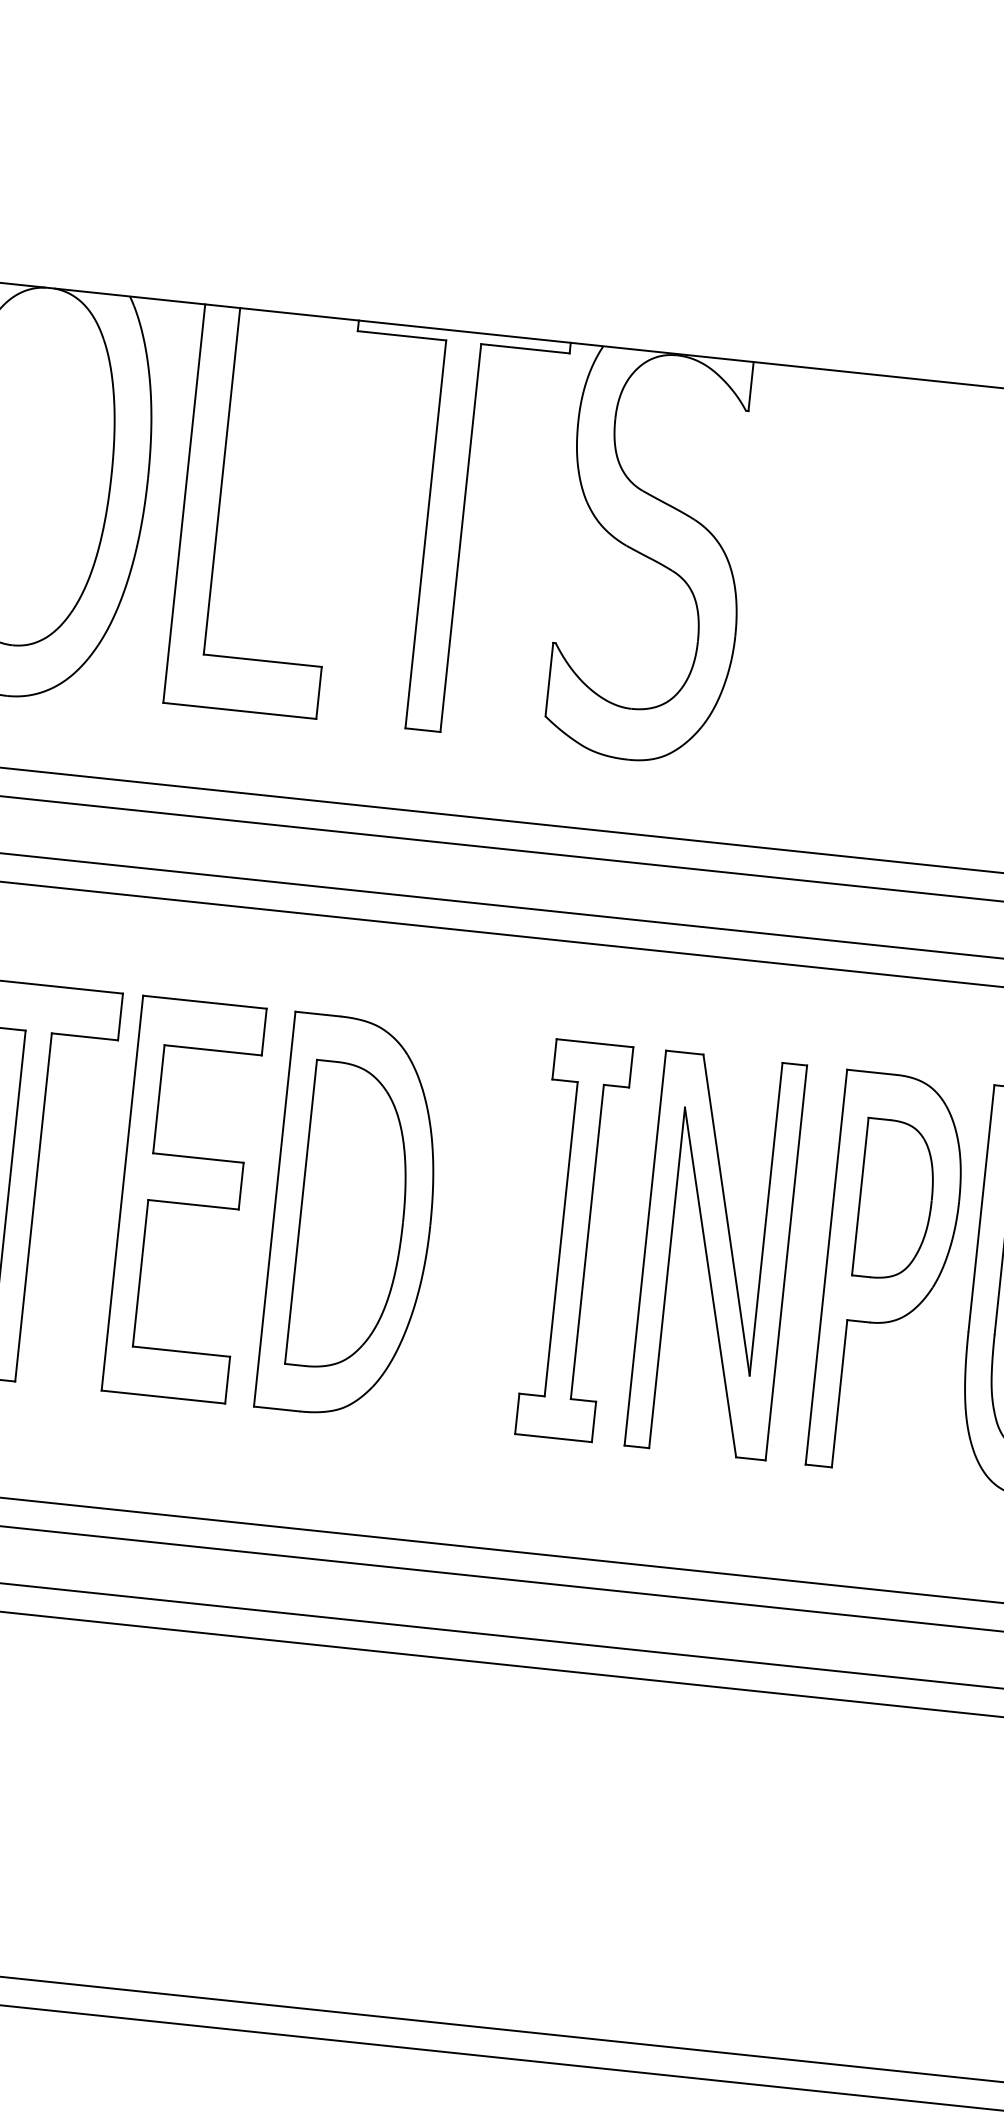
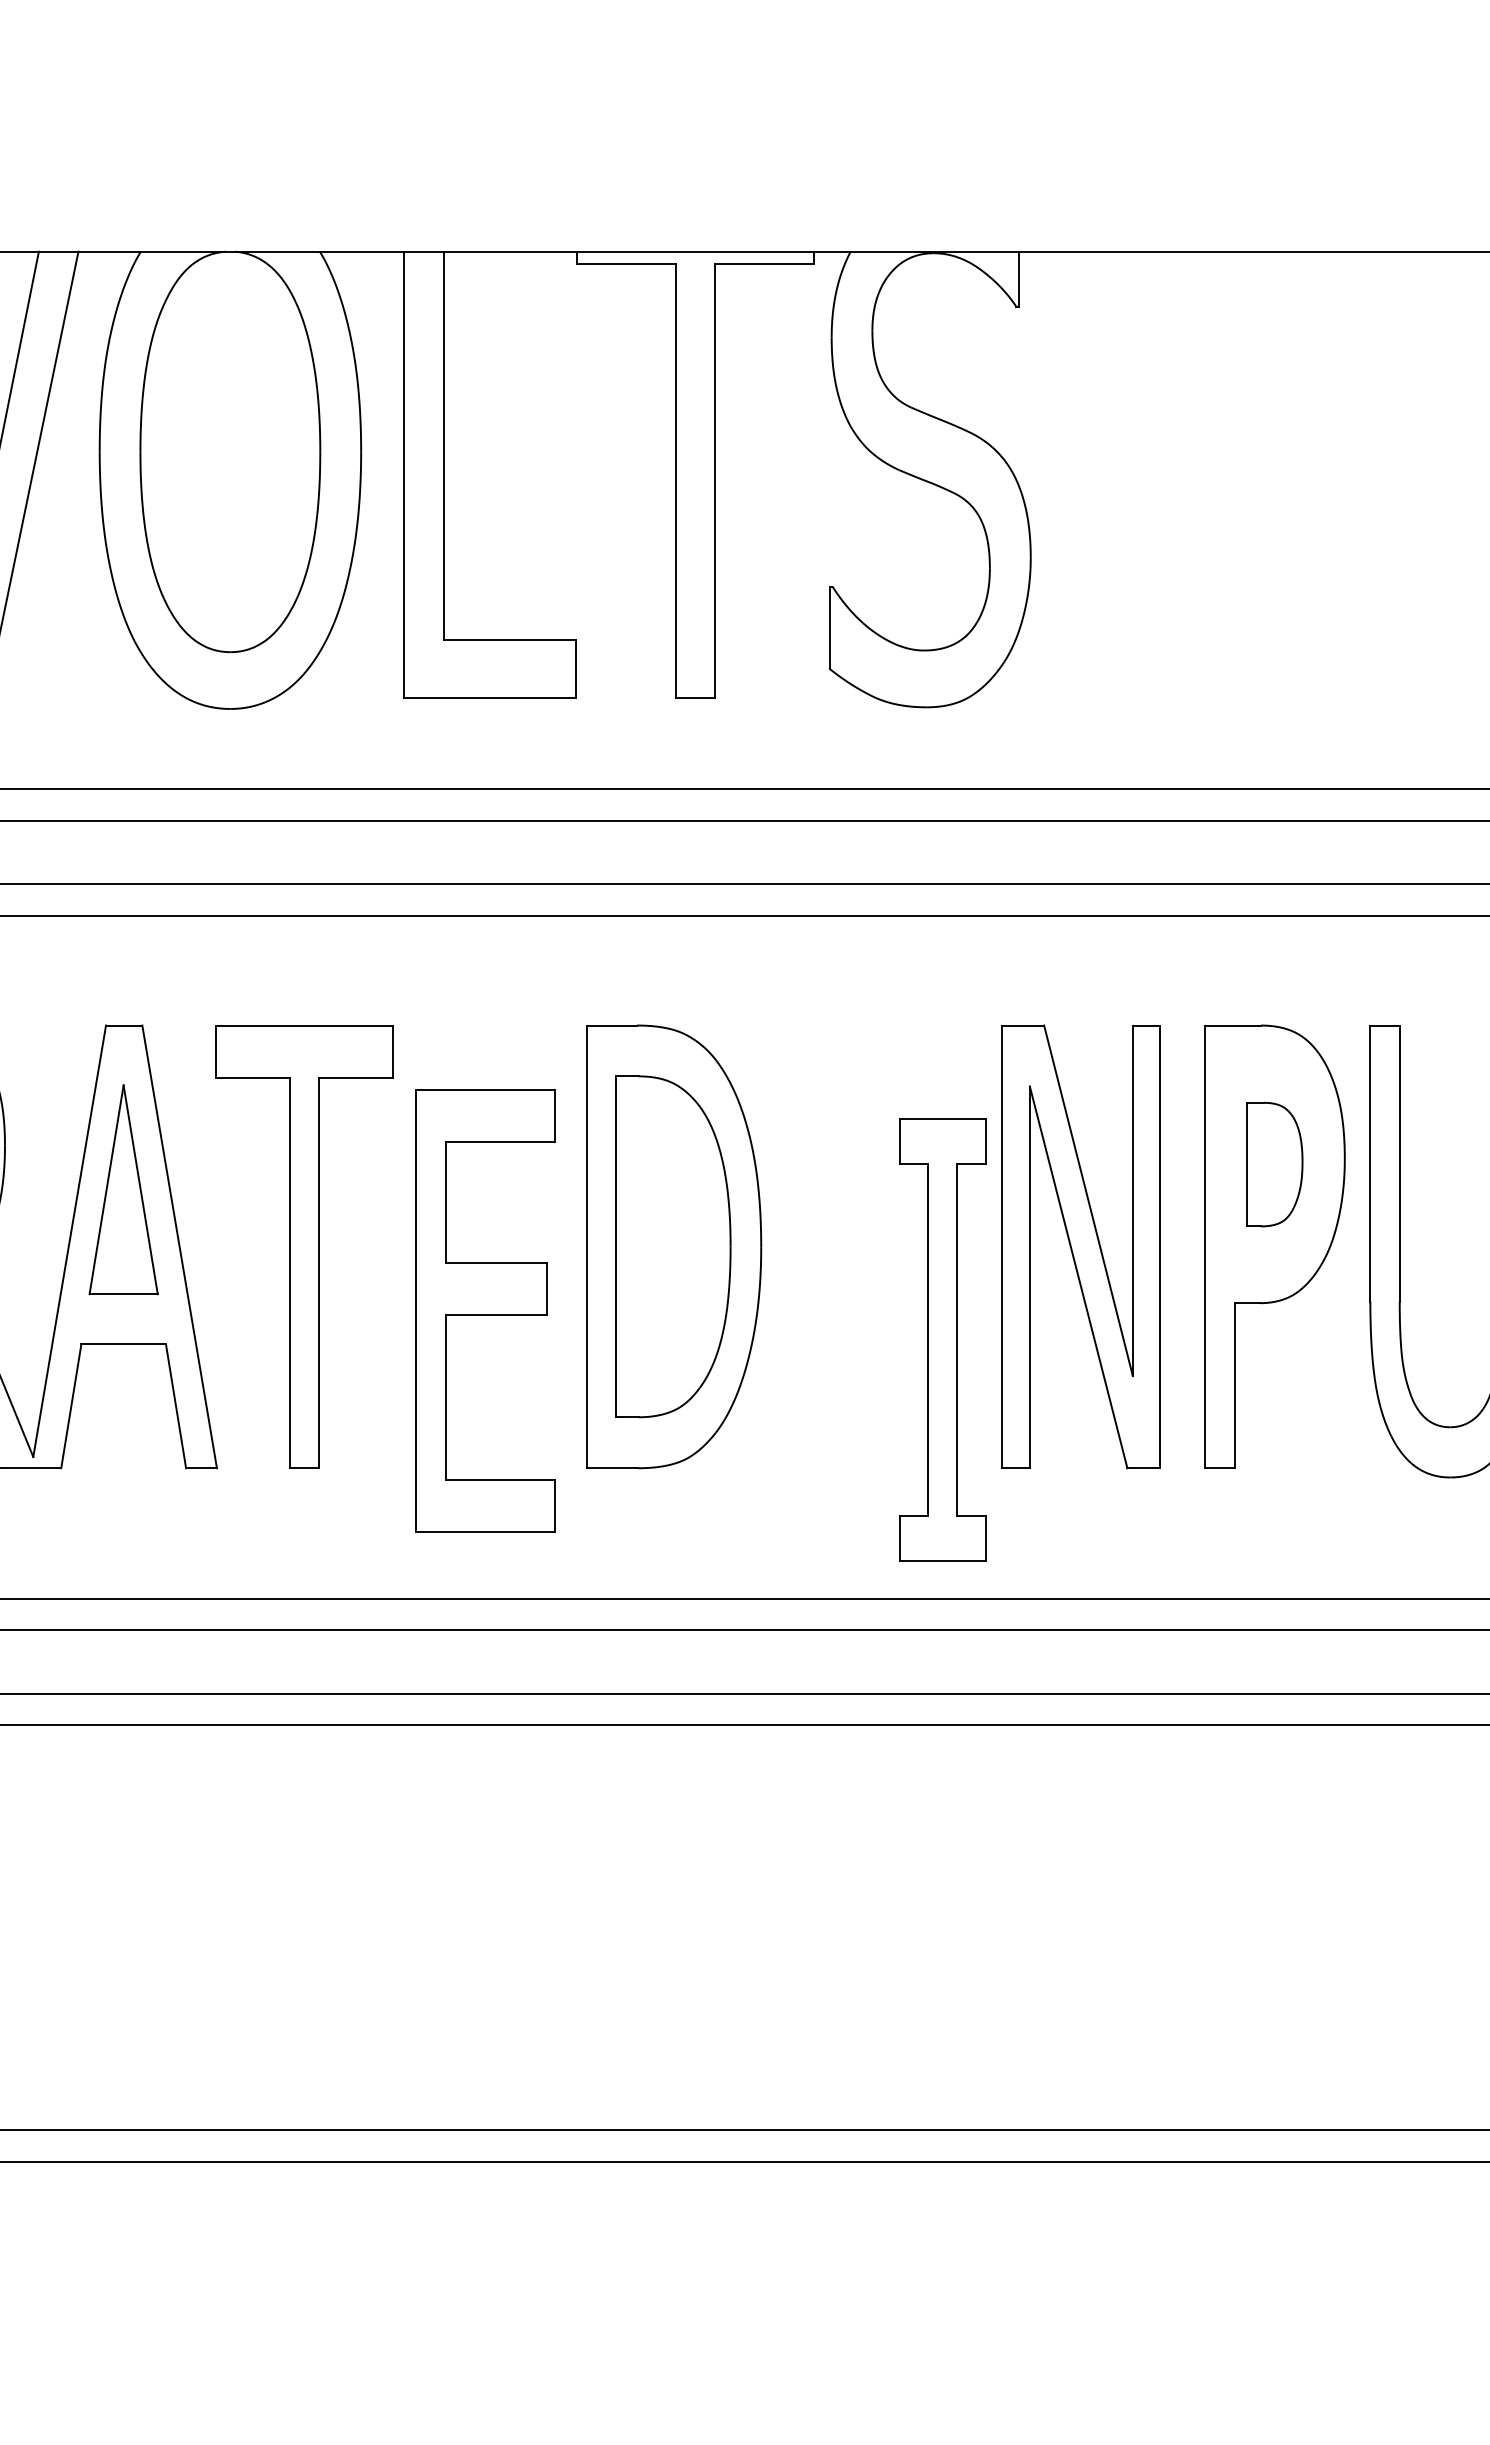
part: (184, 1199) -> (485, 1310), moved
part: (895, 1200) -> (1274, 1164), size x0.7
part: (574, 1240) -> (942, 1339), moved

